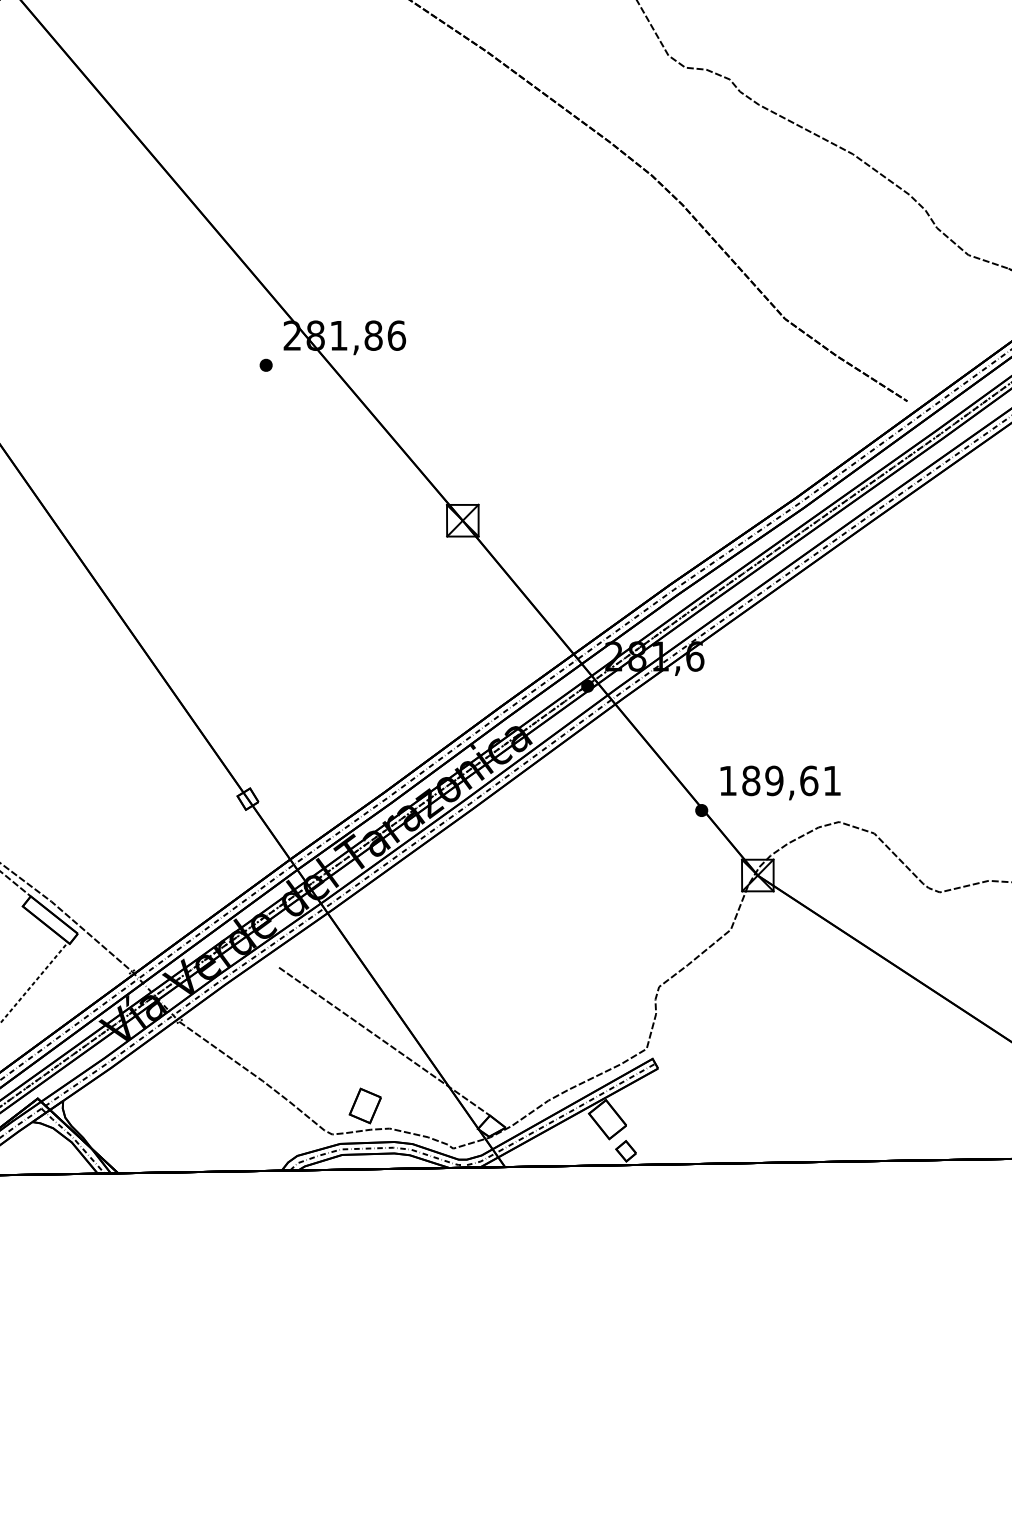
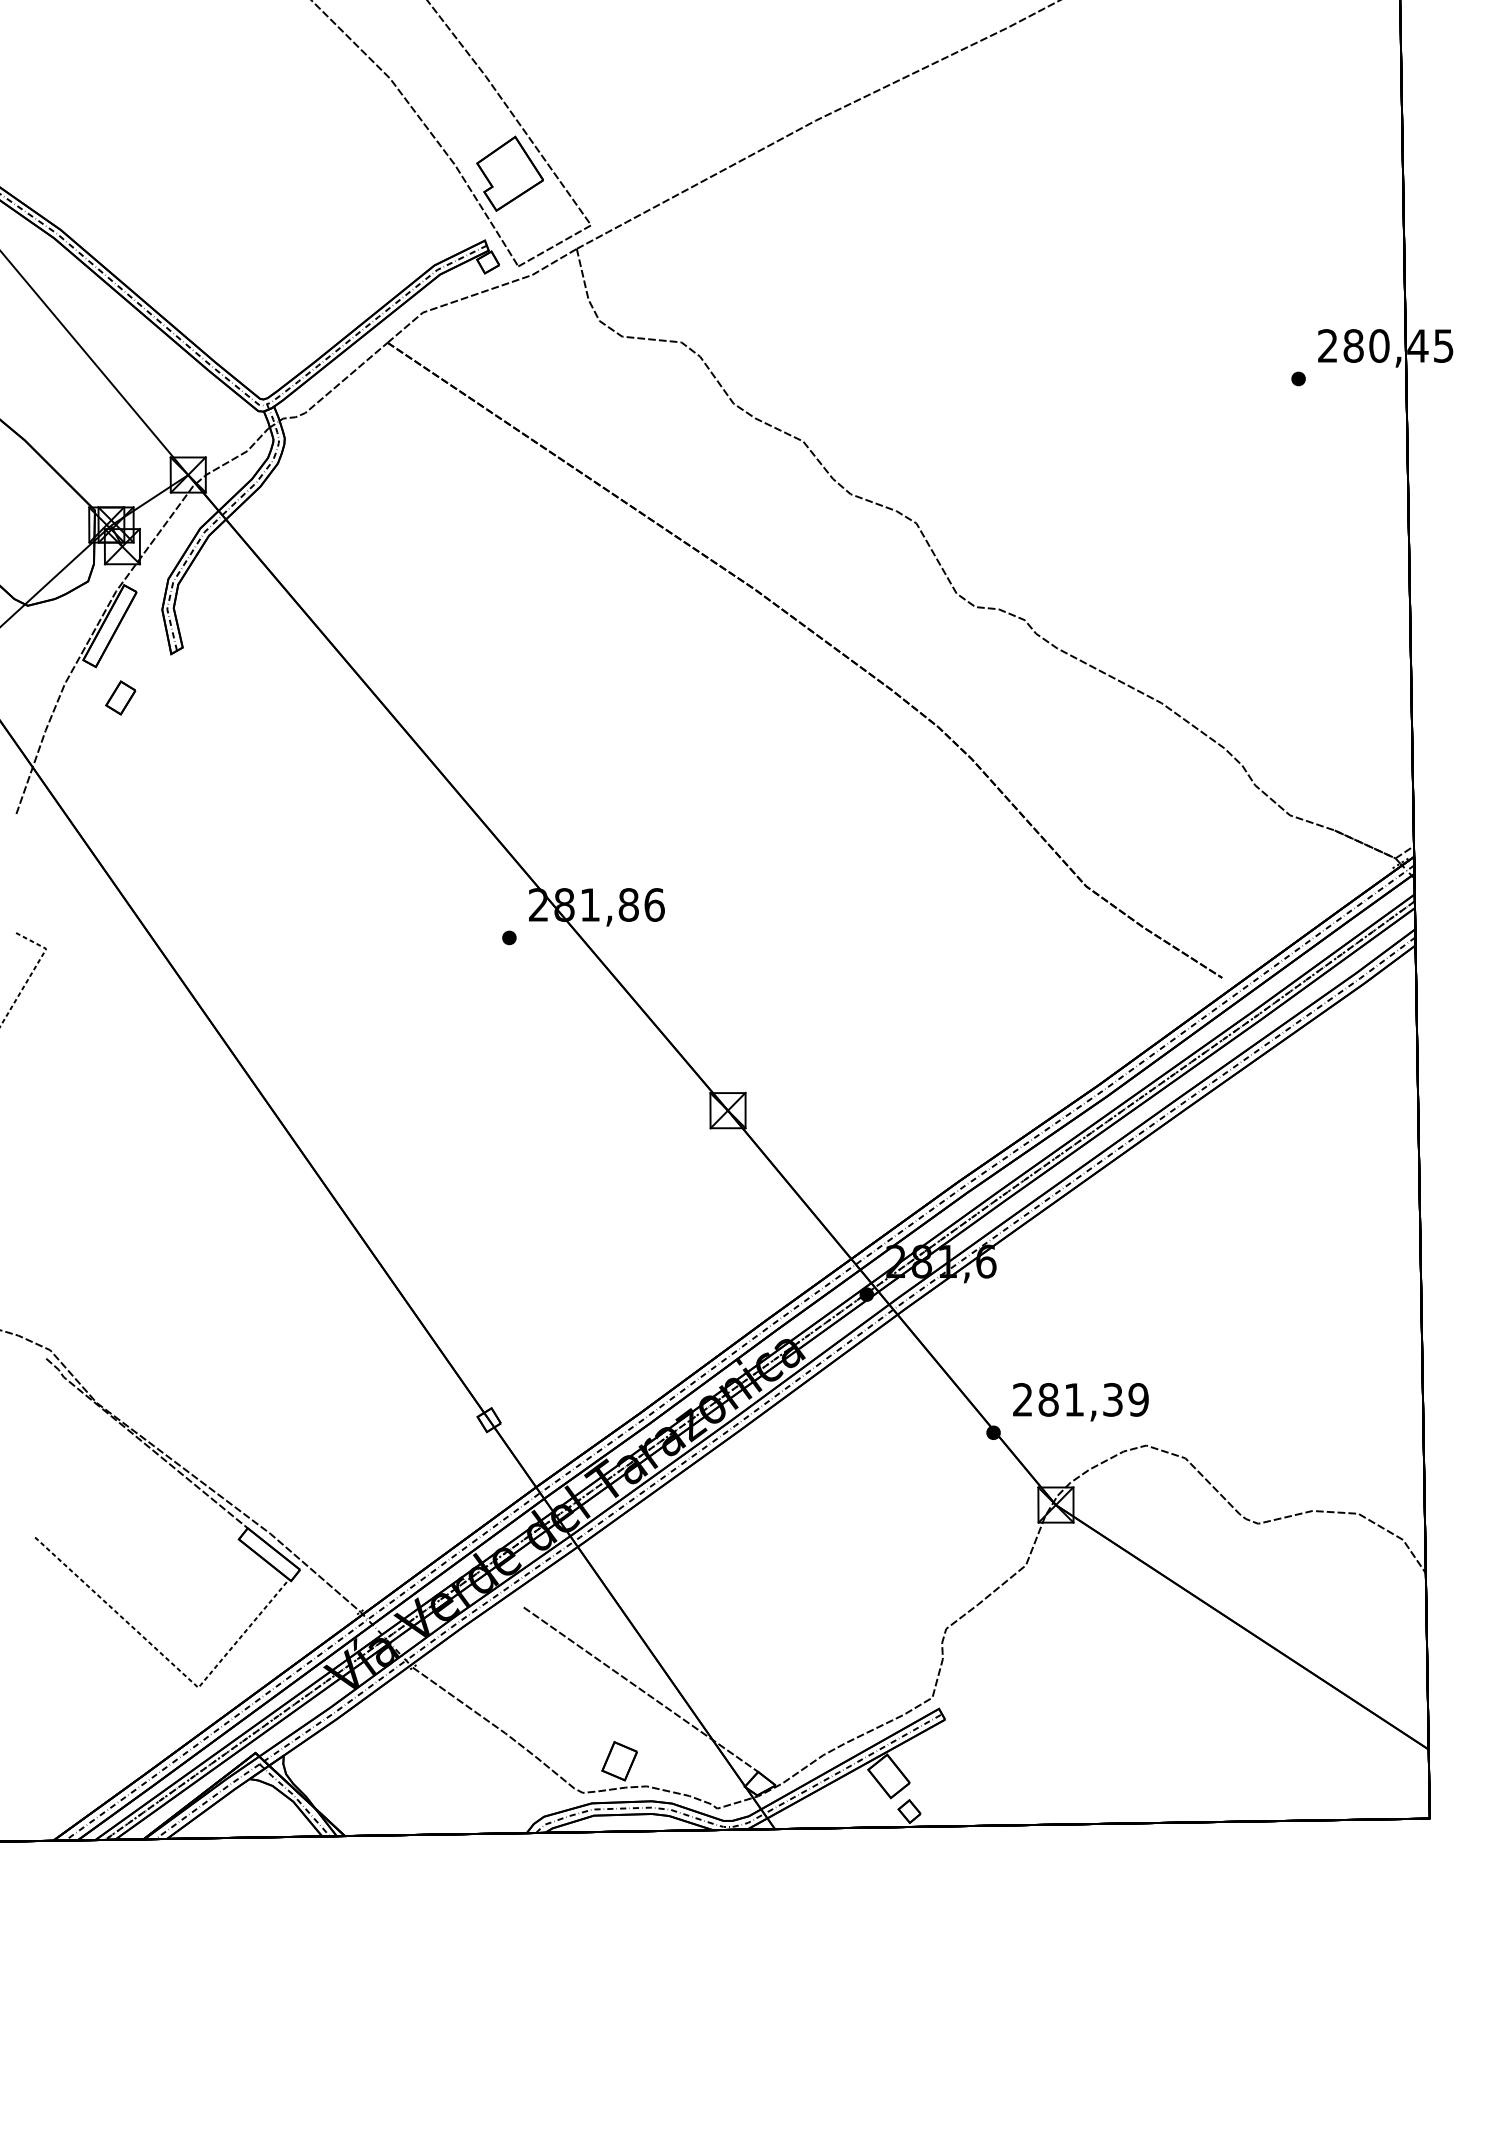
text: (779, 780) -> (1080, 1399), 189,61 -> 281,39

